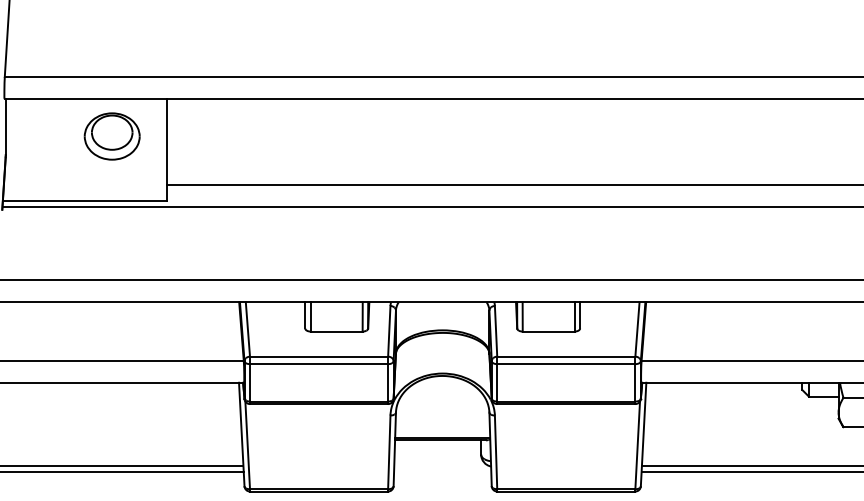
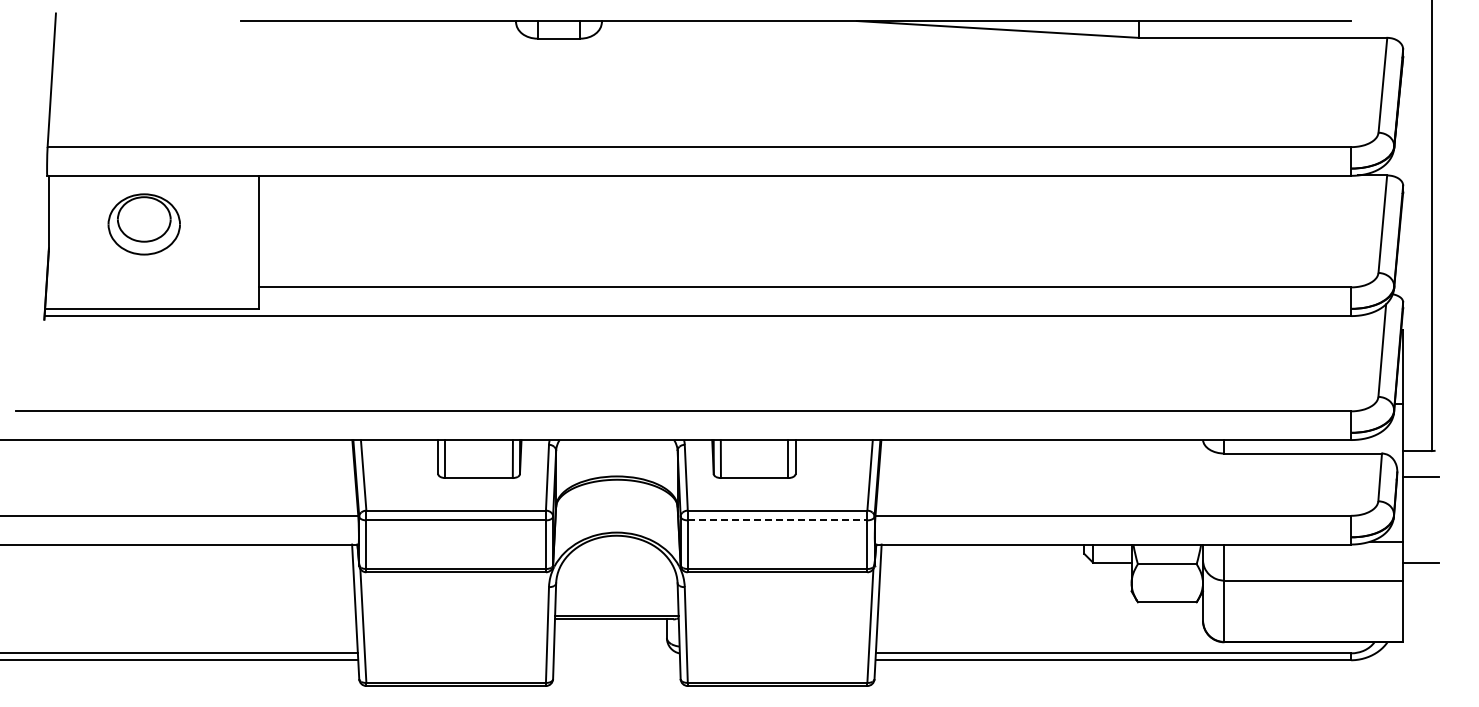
part: (111, 136) -> (143, 224), moved
line: (566, 364) -> (777, 520), solid -> dashed

